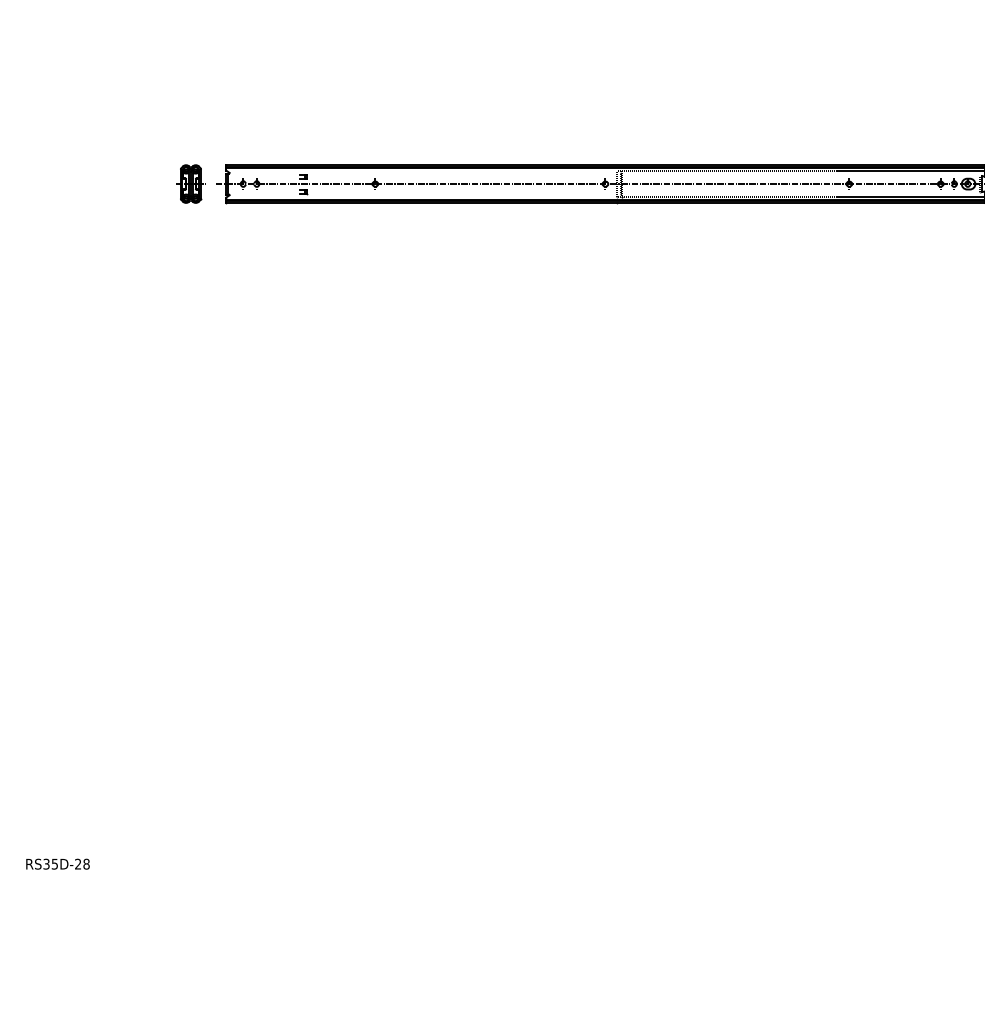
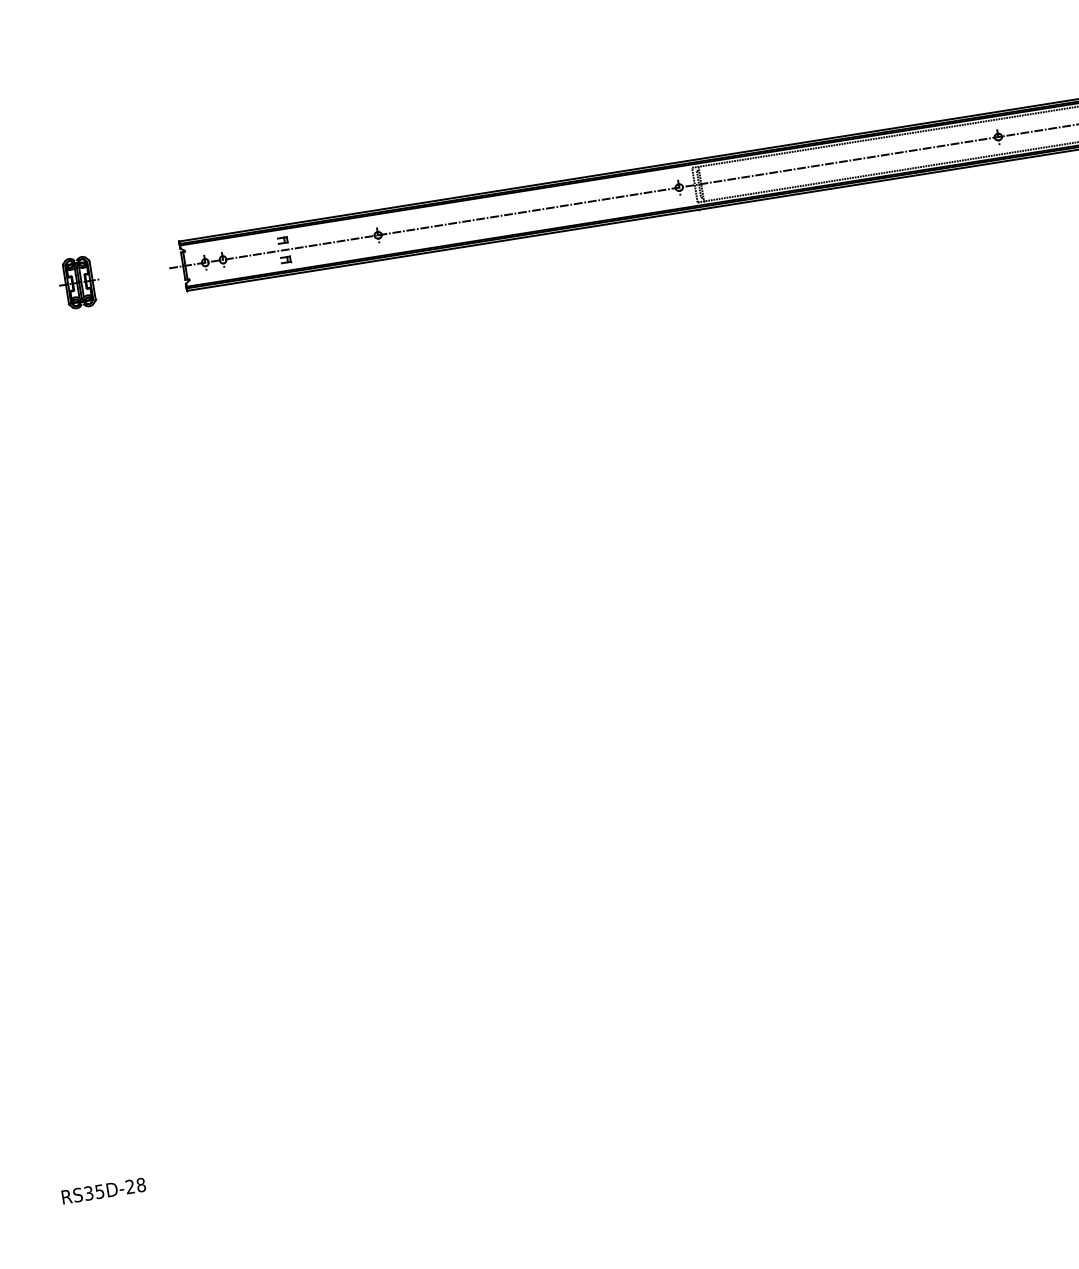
part: (190, 183) -> (78, 281), moved

